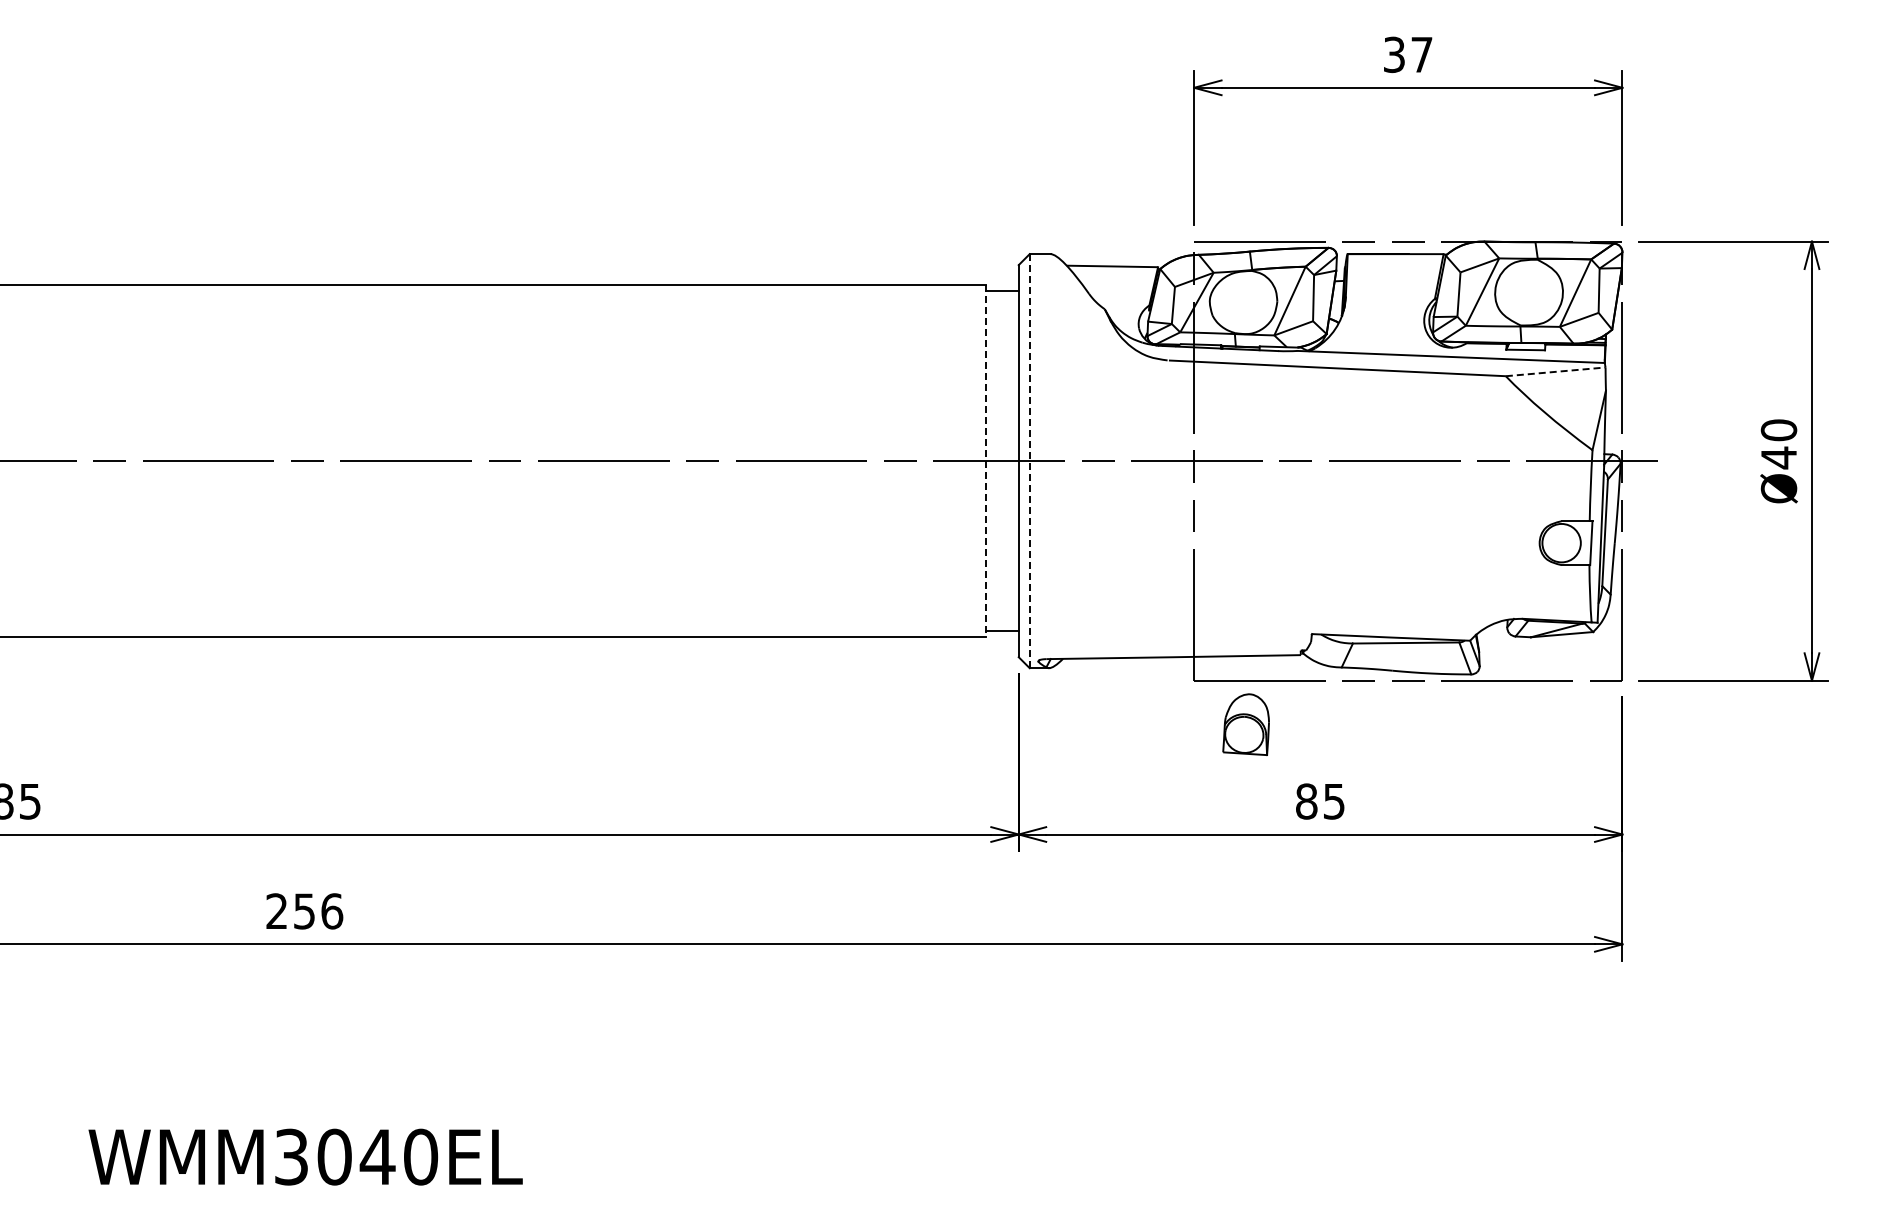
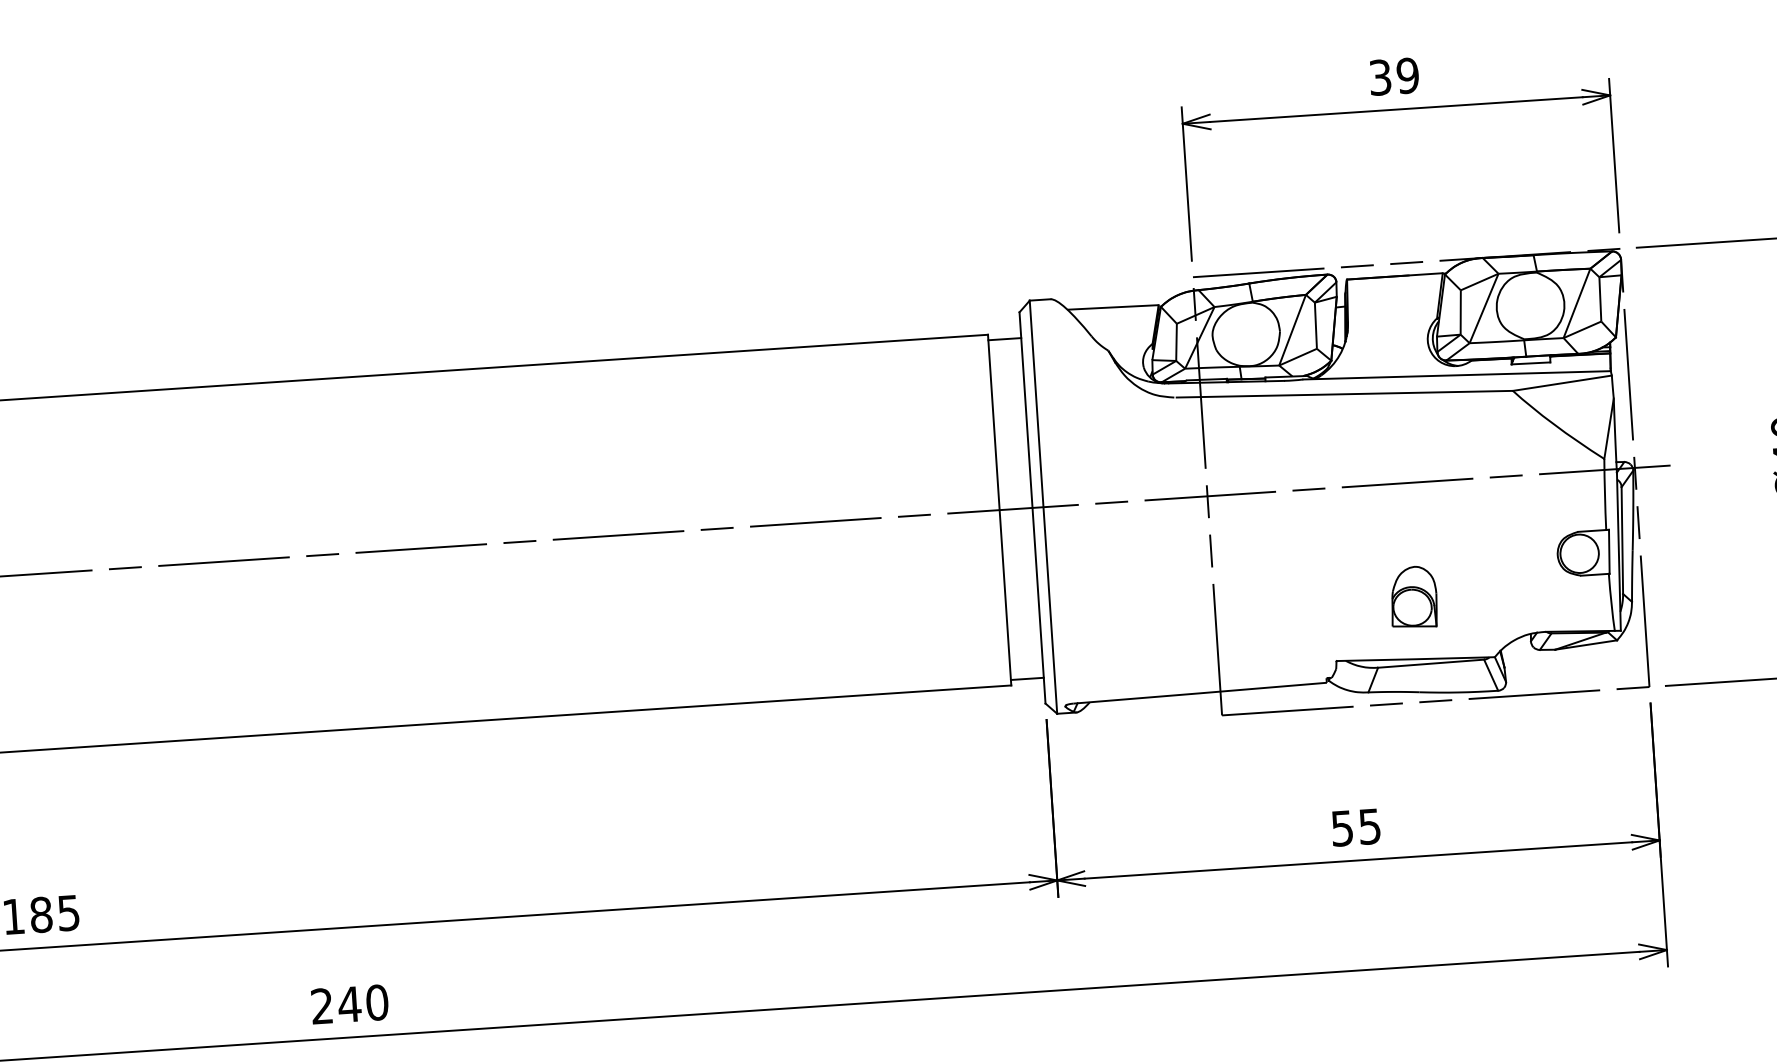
text: (1421, 54) -> (1407, 75), 37 -> 39
line: (1556, 371) -> (1563, 382), dashed -> solid
line: (985, 461) -> (999, 510), dashed -> solid
line: (1029, 461) -> (1043, 507), dashed -> solid
part: (1245, 724) -> (1413, 597), moved
text: (1306, 801) -> (1342, 828), 85 -> 55
text: (318, 911) -> (363, 1003), 256 -> 240

